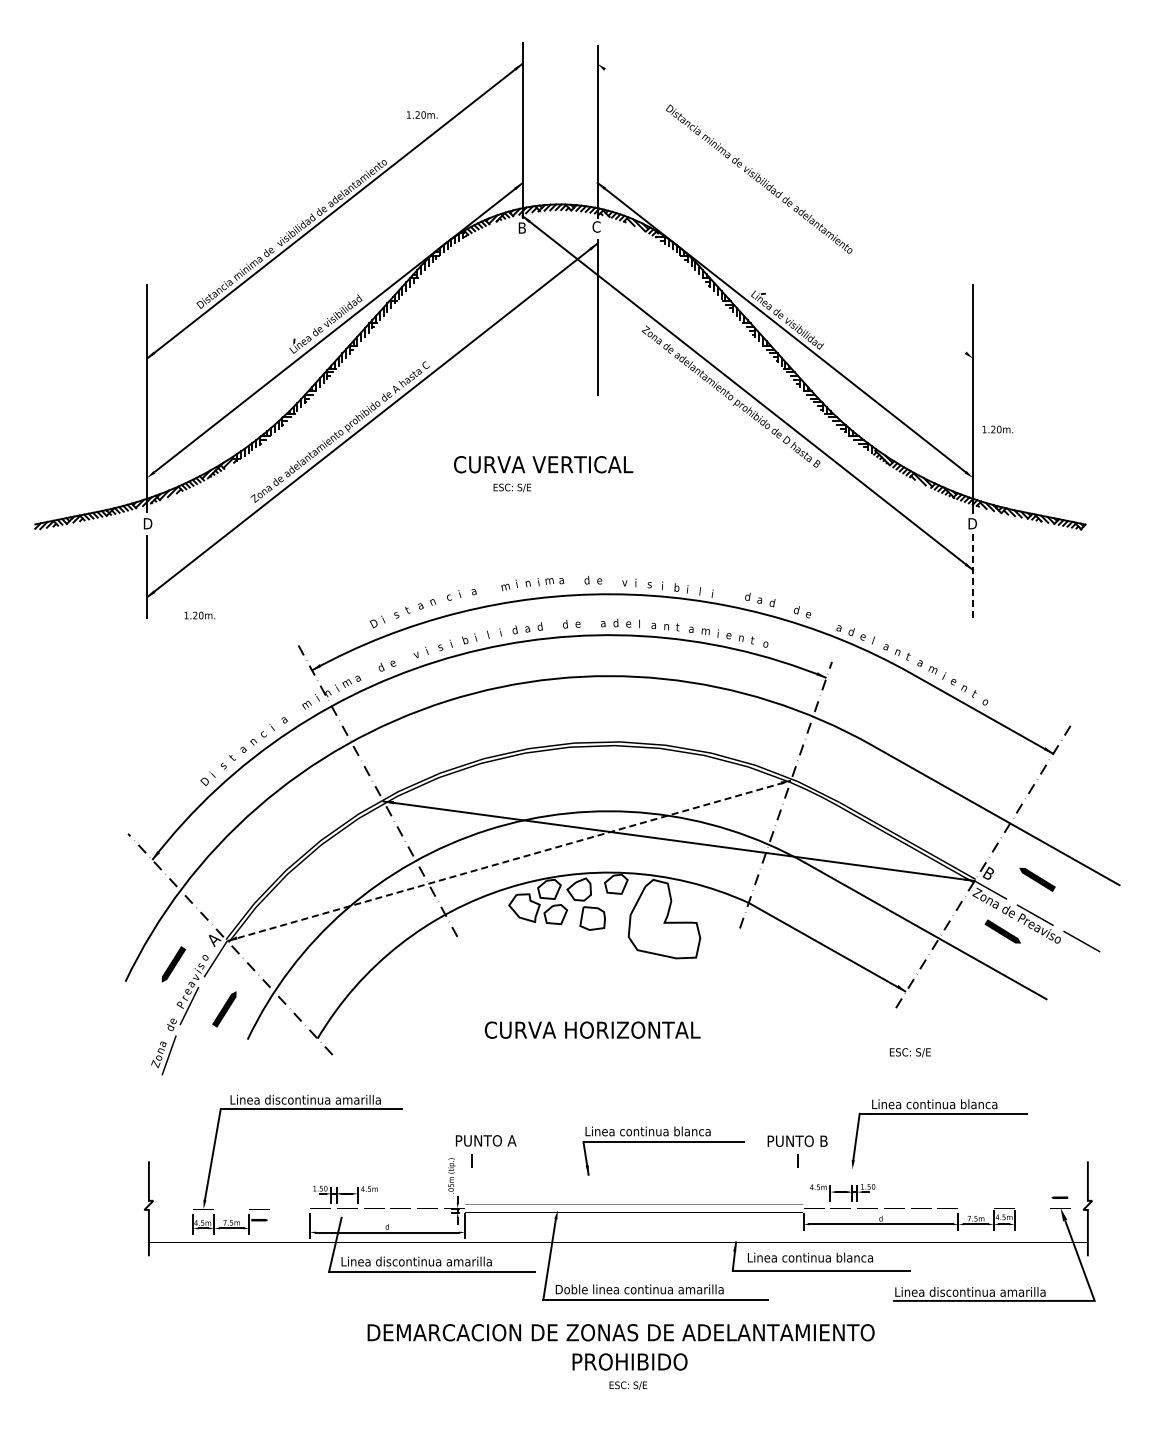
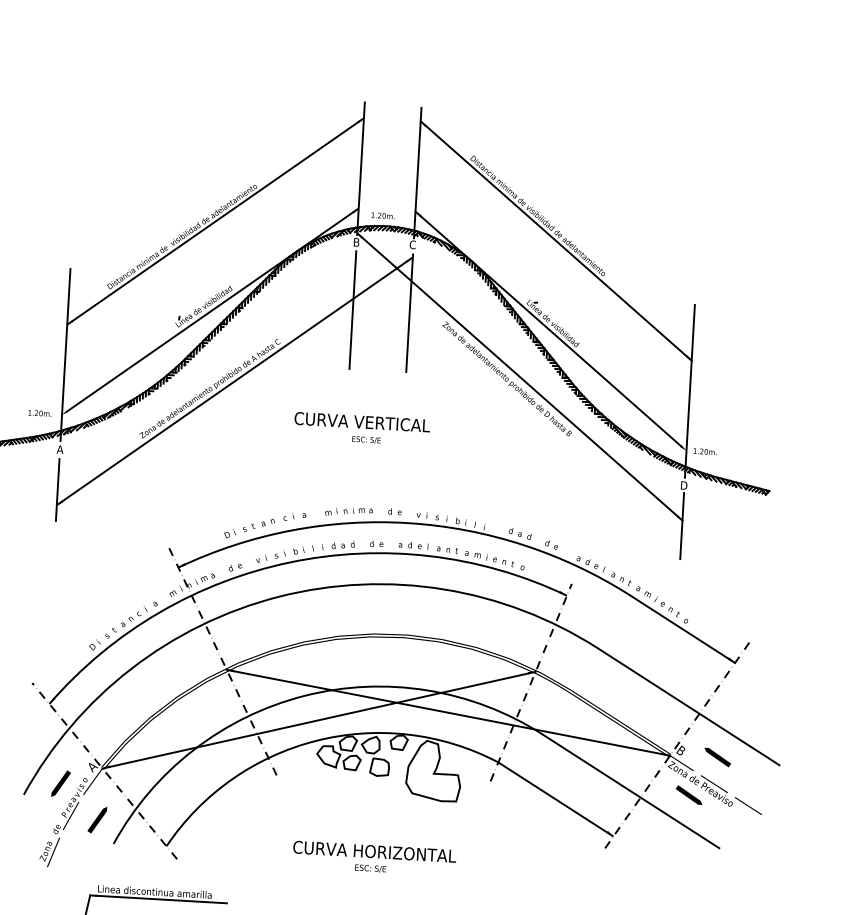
text: (422, 114) -> (383, 215), moved
line: (785, 210) -> (556, 240), added
line: (522, 317) -> (352, 310), added
text: (997, 429) -> (704, 451), moved
text: (512, 487) -> (366, 439), moved
text: (147, 523) -> (60, 449), D -> A
line: (973, 577) -> (682, 526), dashed -> solid
text: (199, 615) -> (39, 413), moved
line: (509, 860) -> (319, 719), dashed -> solid
text: (909, 1052) -> (369, 868), moved

